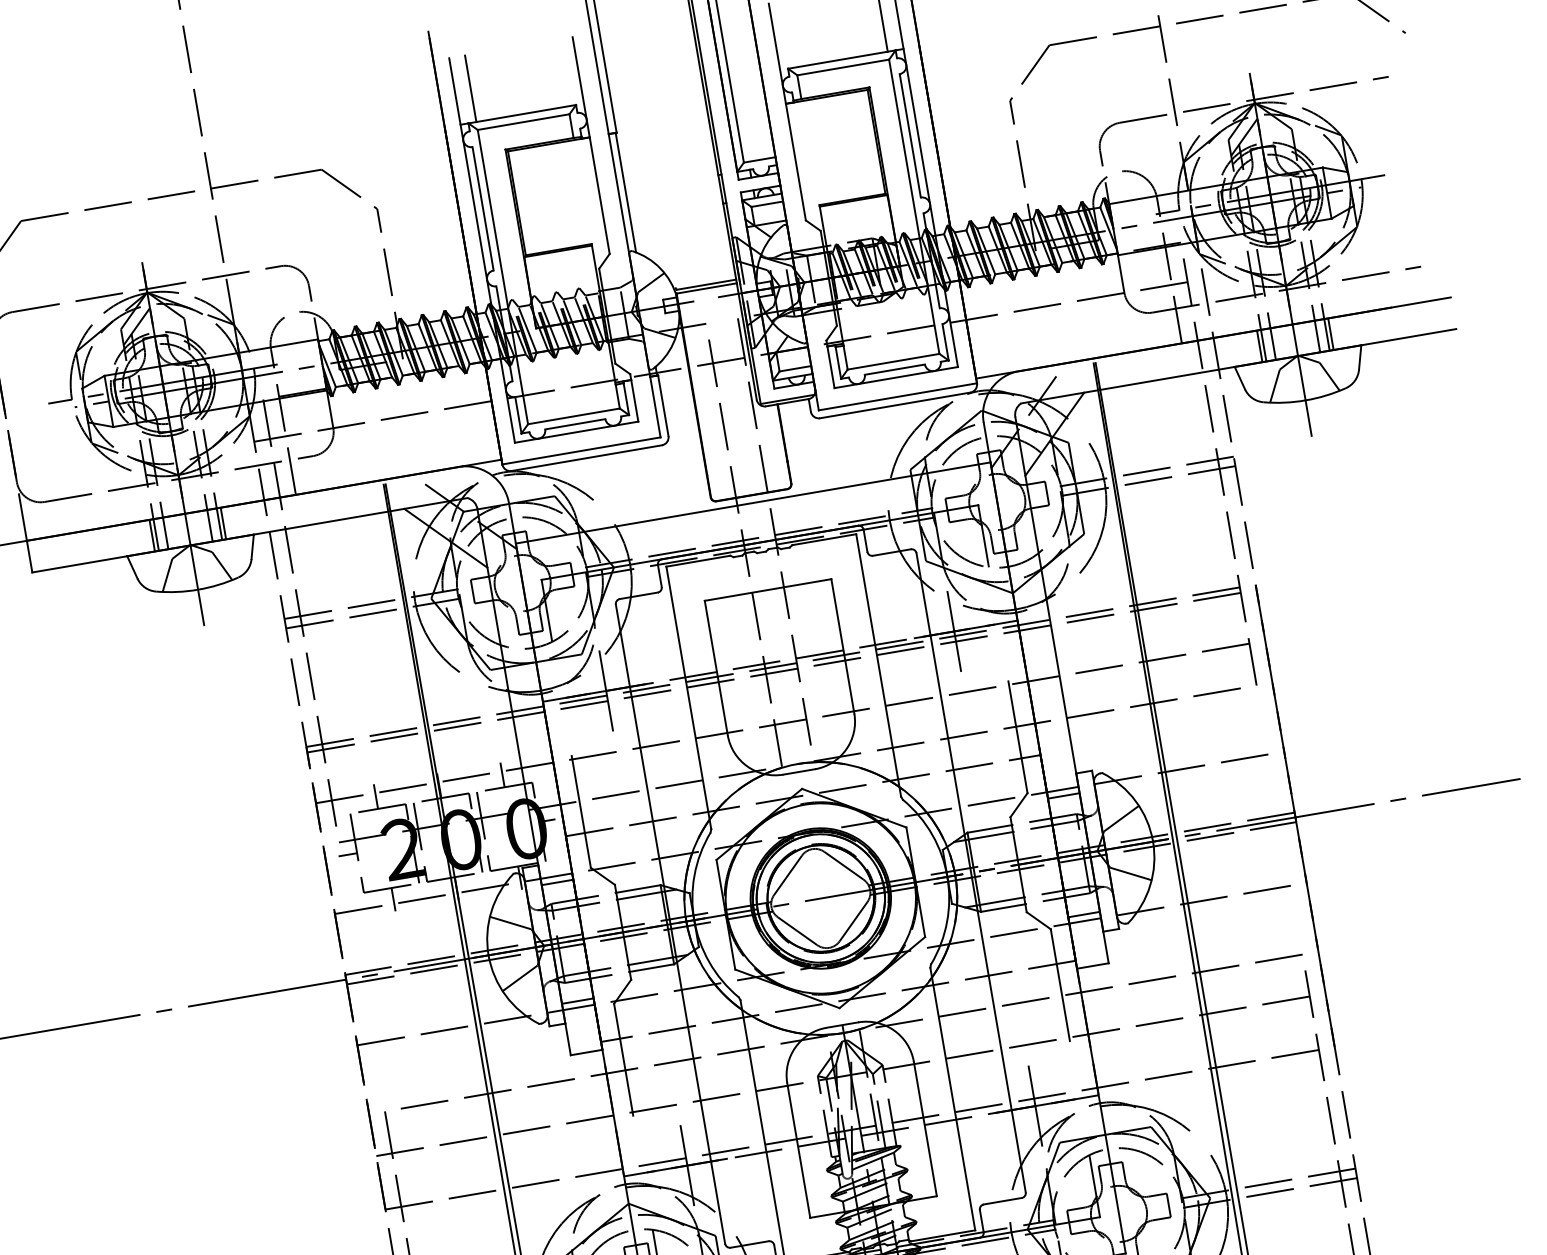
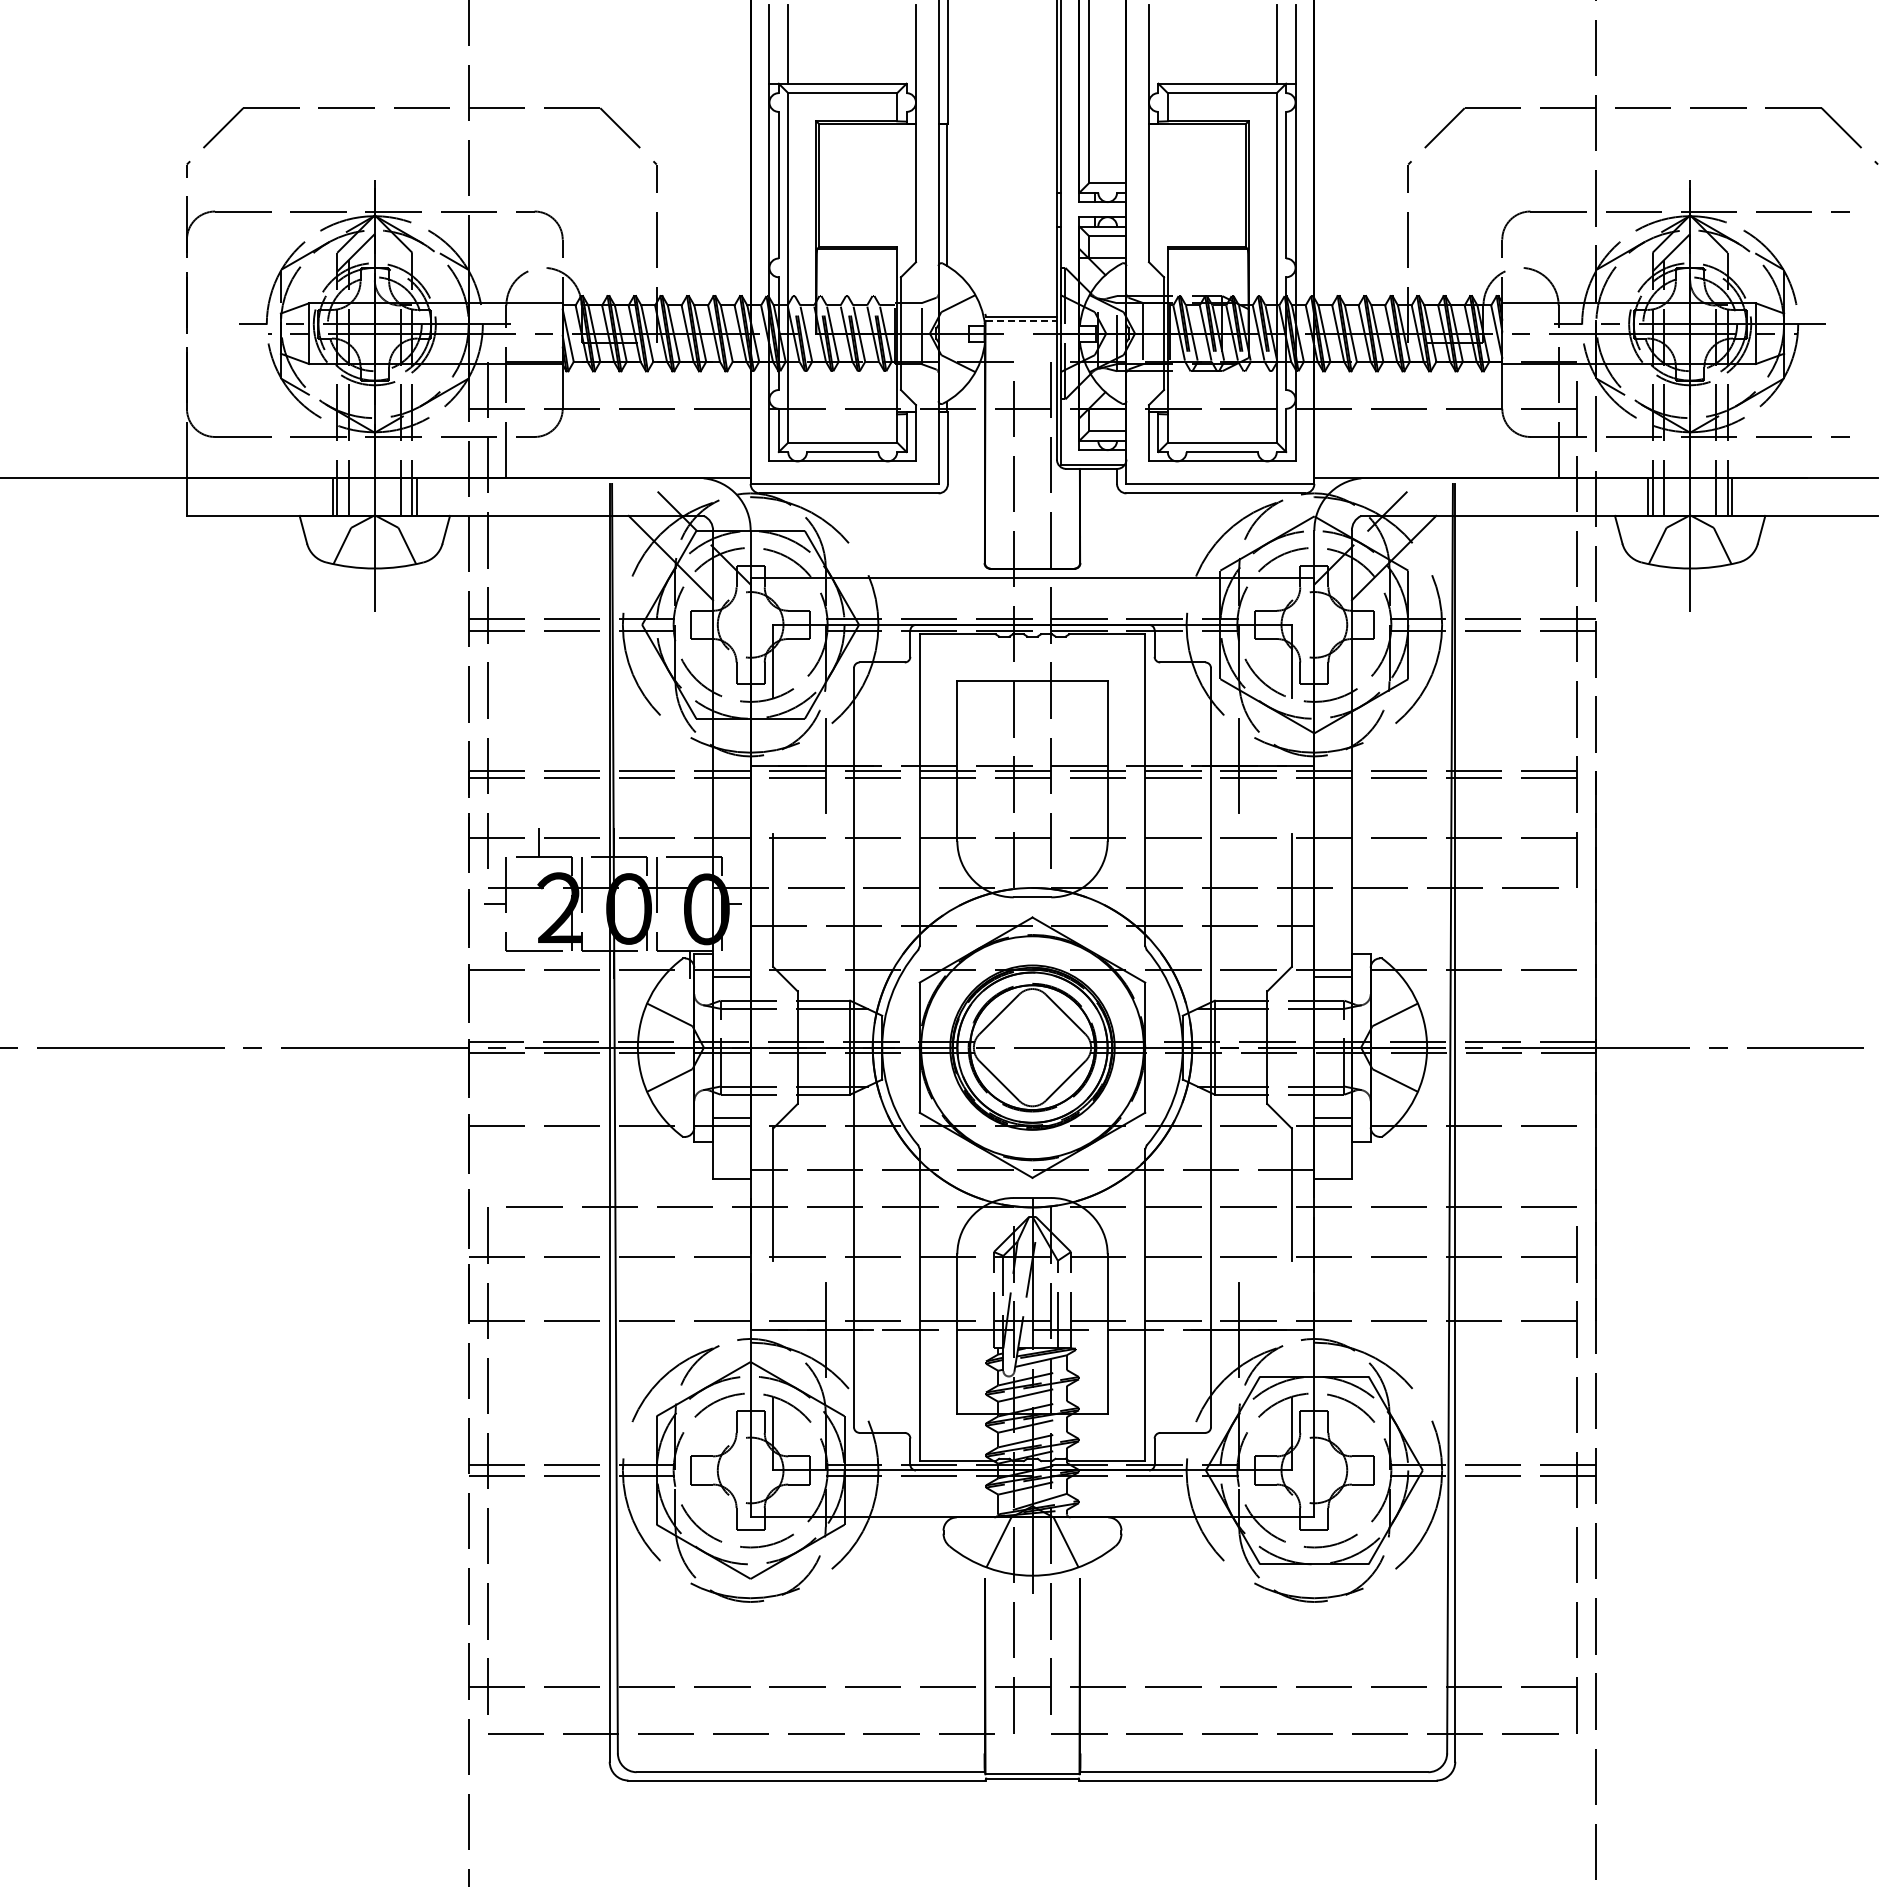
line: (707, 288) -> (1021, 321), solid -> dashed
line: (502, 774) -> (689, 841), removed
line: (393, 899) -> (539, 964), removed

